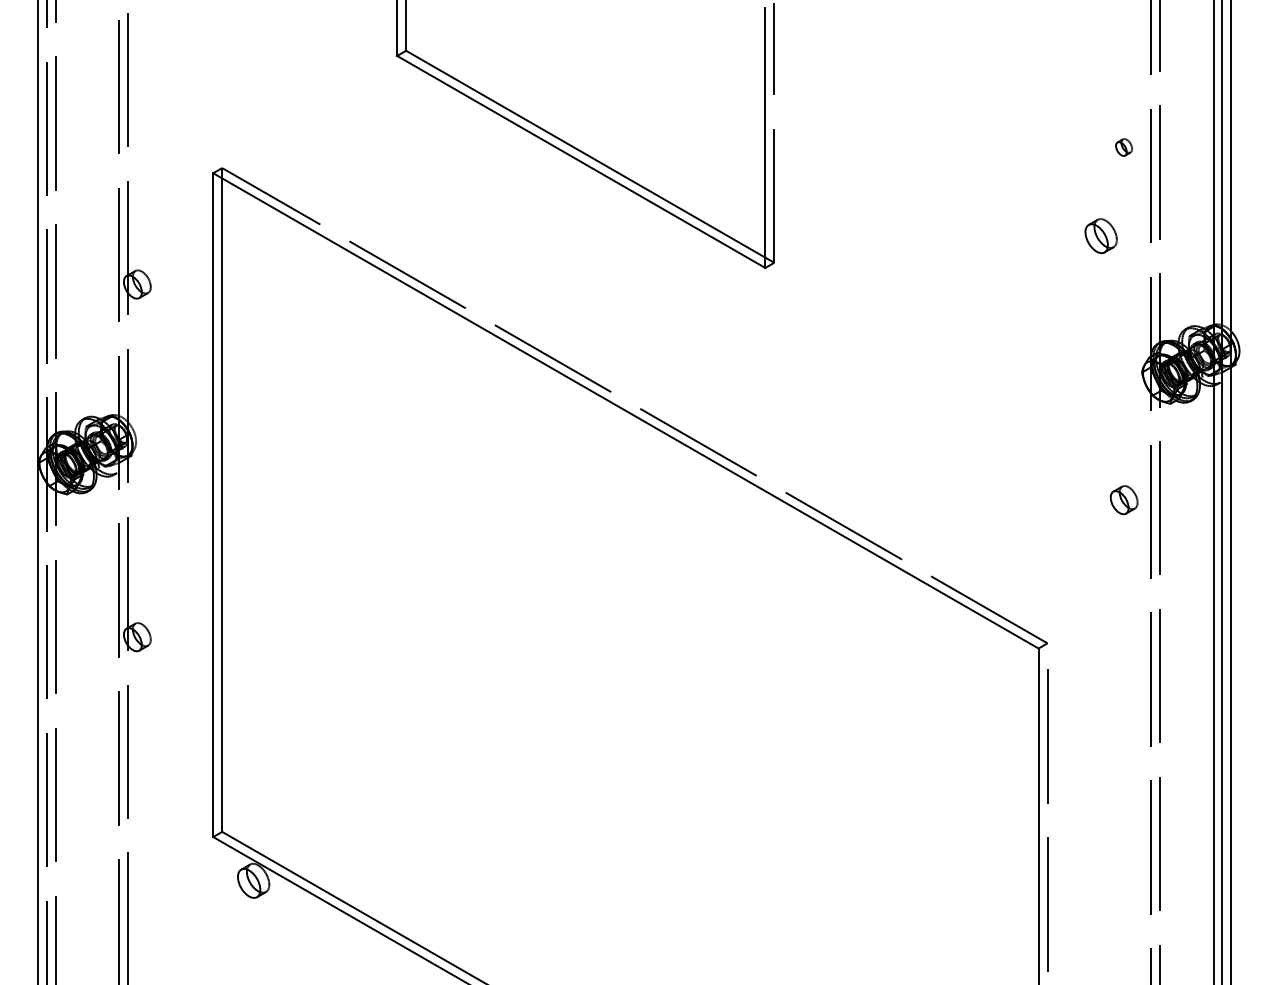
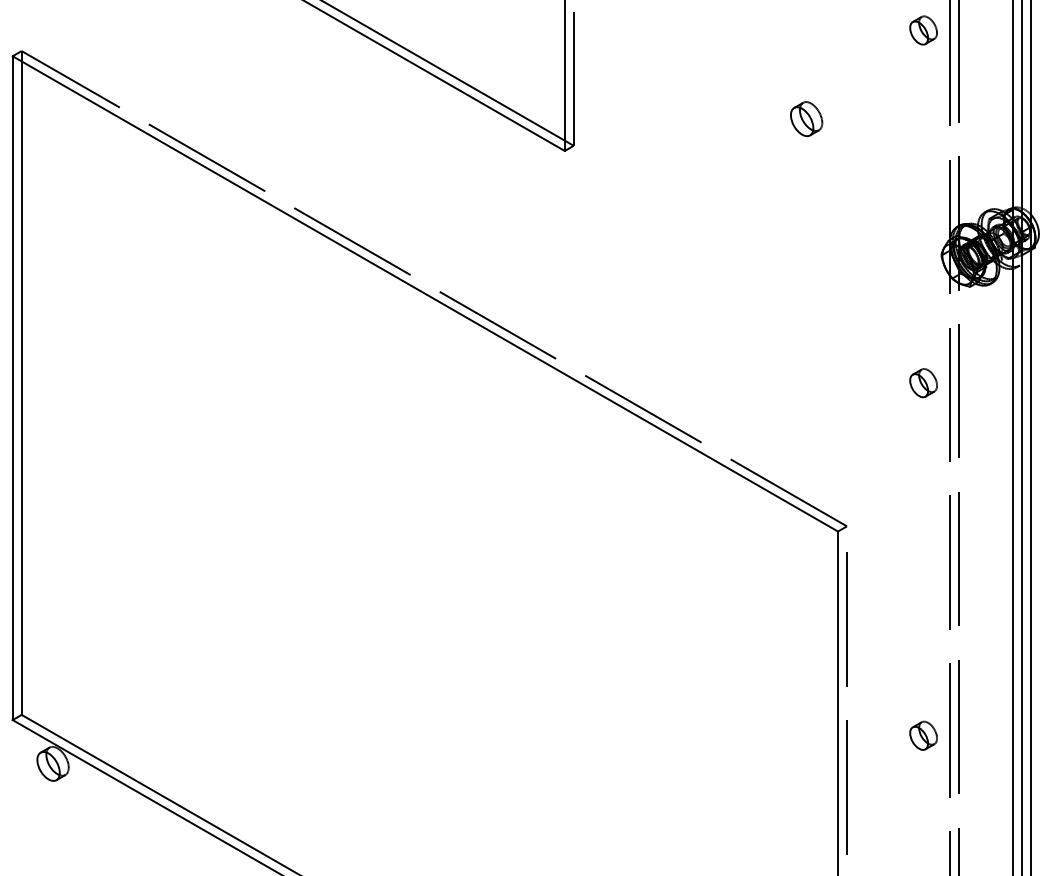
part: (1123, 147) -> (922, 30), size x1.67
part: (1100, 236) -> (805, 119), moved
part: (1123, 852) -> (922, 735), added

